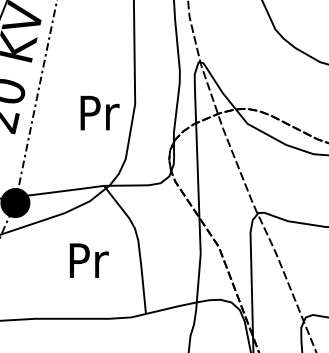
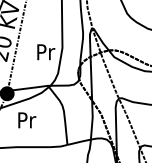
text: (89, 261) -> (27, 120), moved

